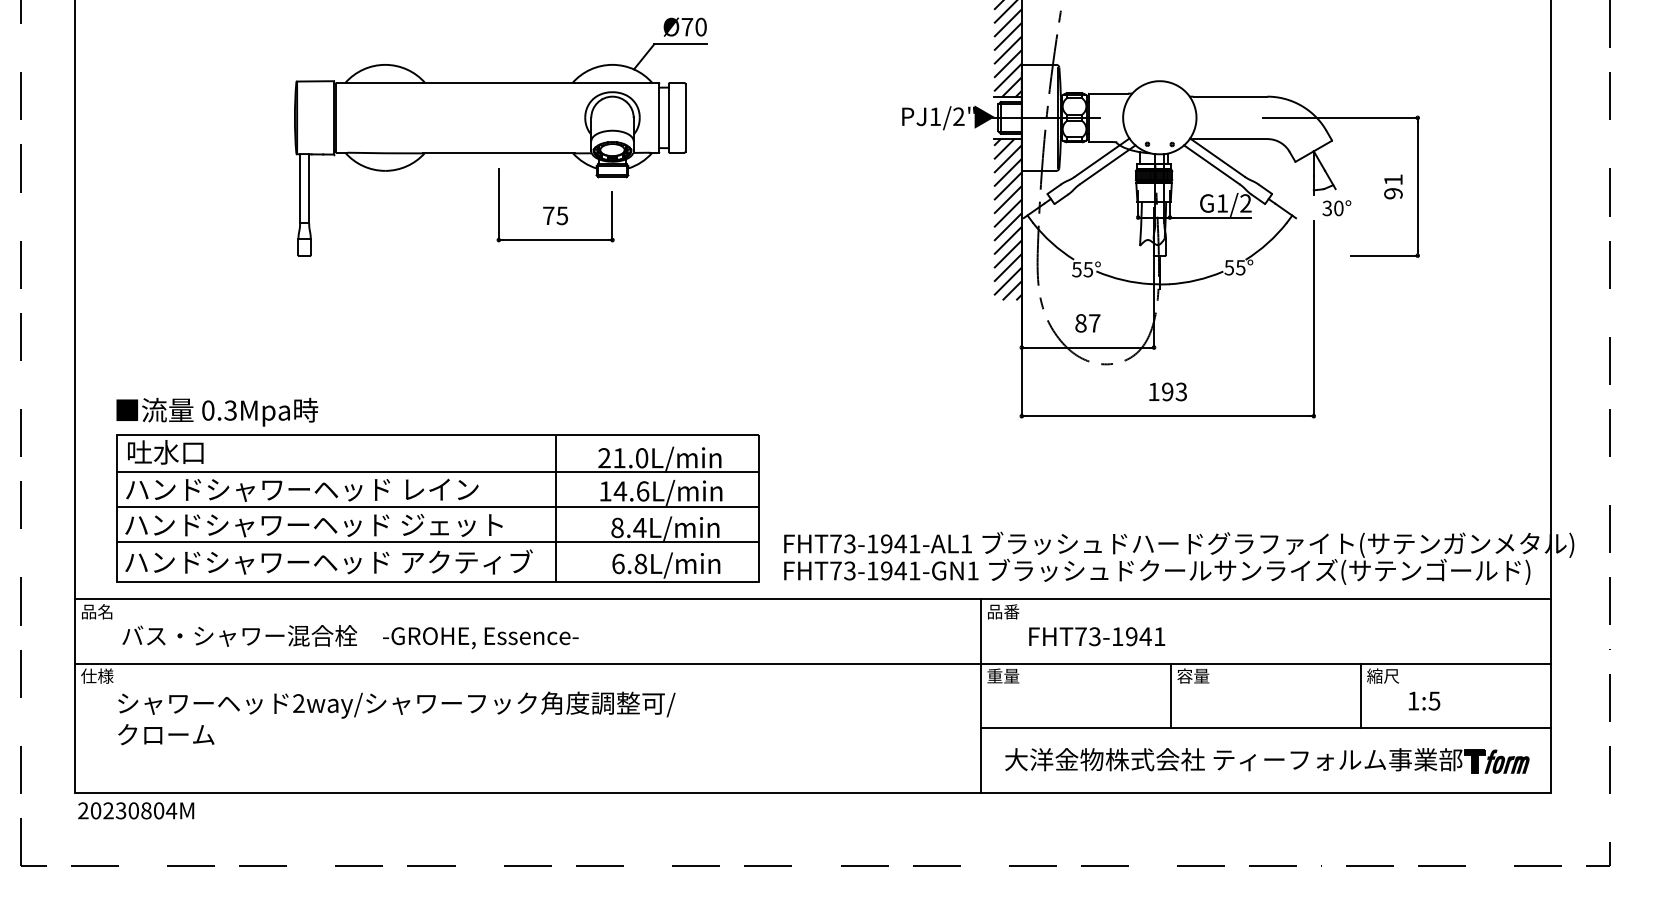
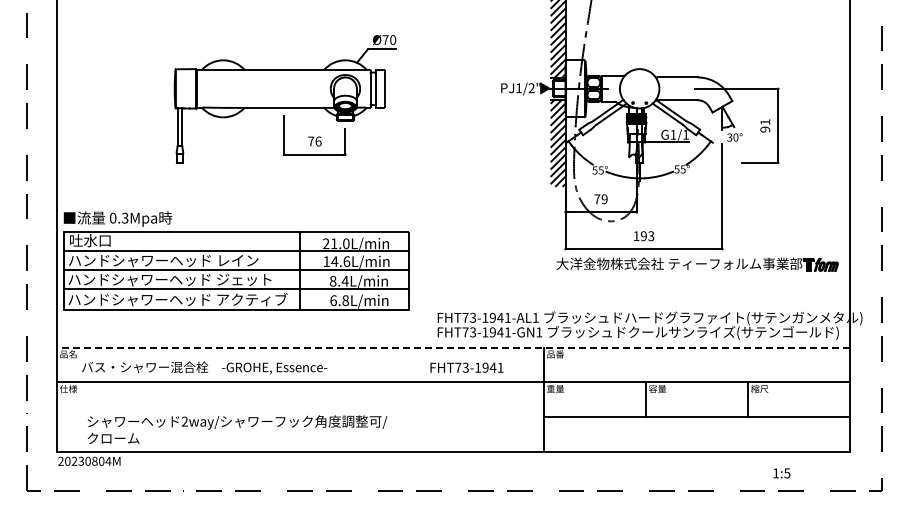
text: (1245, 202) -> (685, 134), G1/2 -> G1/1
text: (562, 215) -> (318, 141), 75 -> 76
text: (1086, 323) -> (600, 199), 87 -> 79
part: (437, 489) -> (236, 260), moved
line: (813, 599) -> (453, 347), solid -> dashed
text: (1096, 636) -> (466, 367), moved
text: (1423, 701) -> (781, 473), moved
text: (396, 718) -> (237, 429), moved
part: (1267, 760) -> (697, 264), moved

